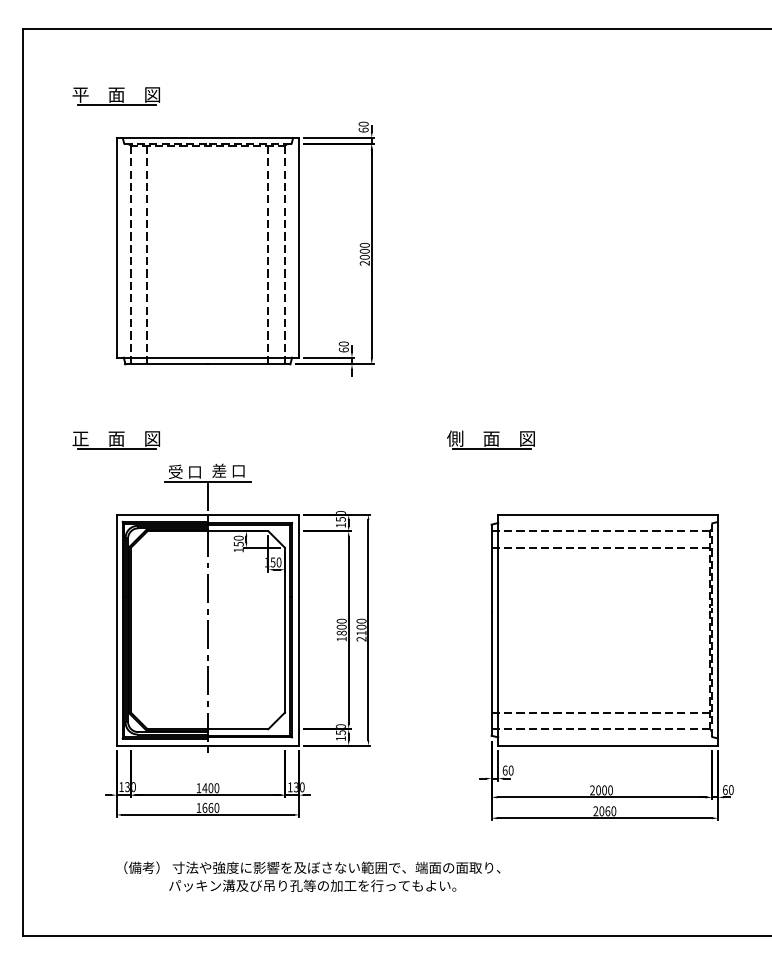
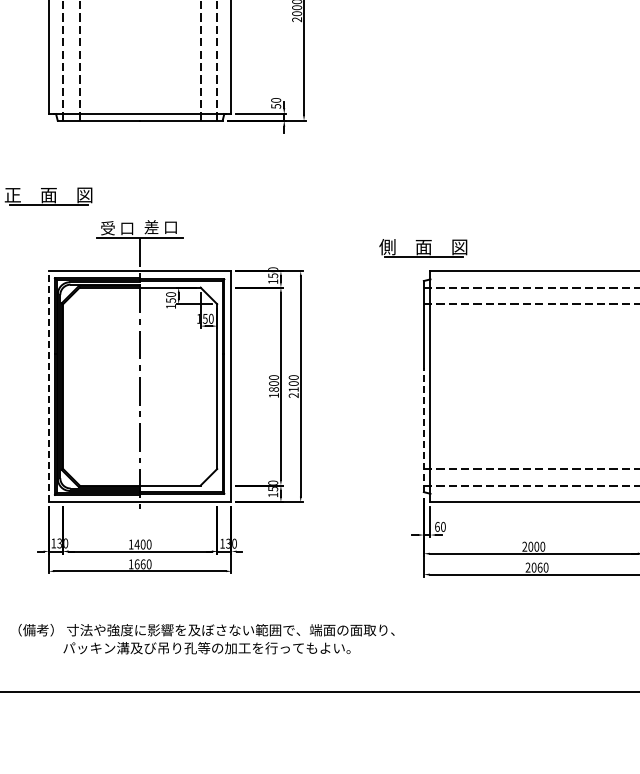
text: (343, 349) -> (275, 105), 60 -> 50
part: (490, 439) -> (422, 247), moved
line: (116, 629) -> (48, 385), solid -> dashed
line: (491, 673) -> (423, 429), solid -> dashed
text: (312, 876) -> (206, 638), moved

